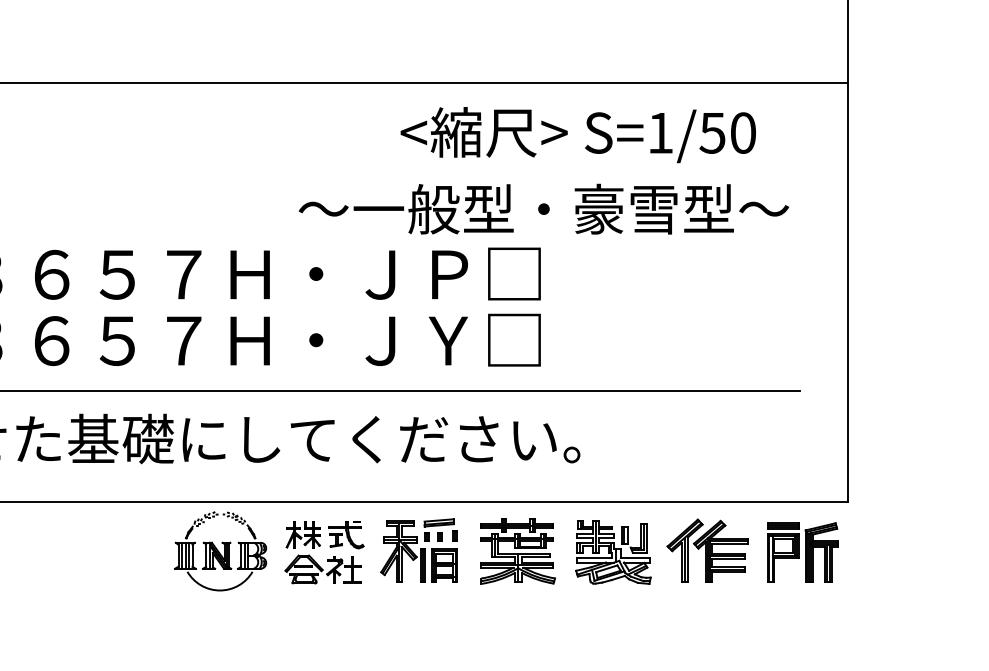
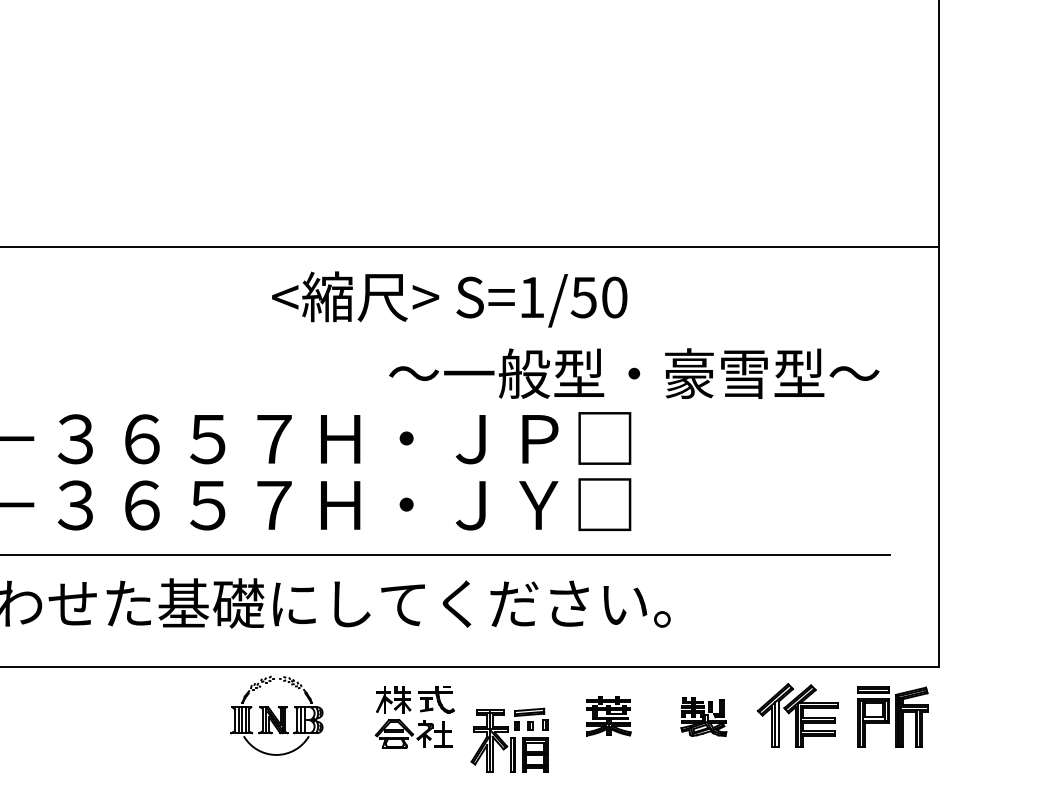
text: (578, 135) -> (449, 299), moved
part: (419, 550) -> (509, 739), moved
part: (220, 551) -> (276, 715), moved
part: (518, 552) -> (608, 716), size x0.6
part: (613, 553) -> (703, 717), size x0.6

